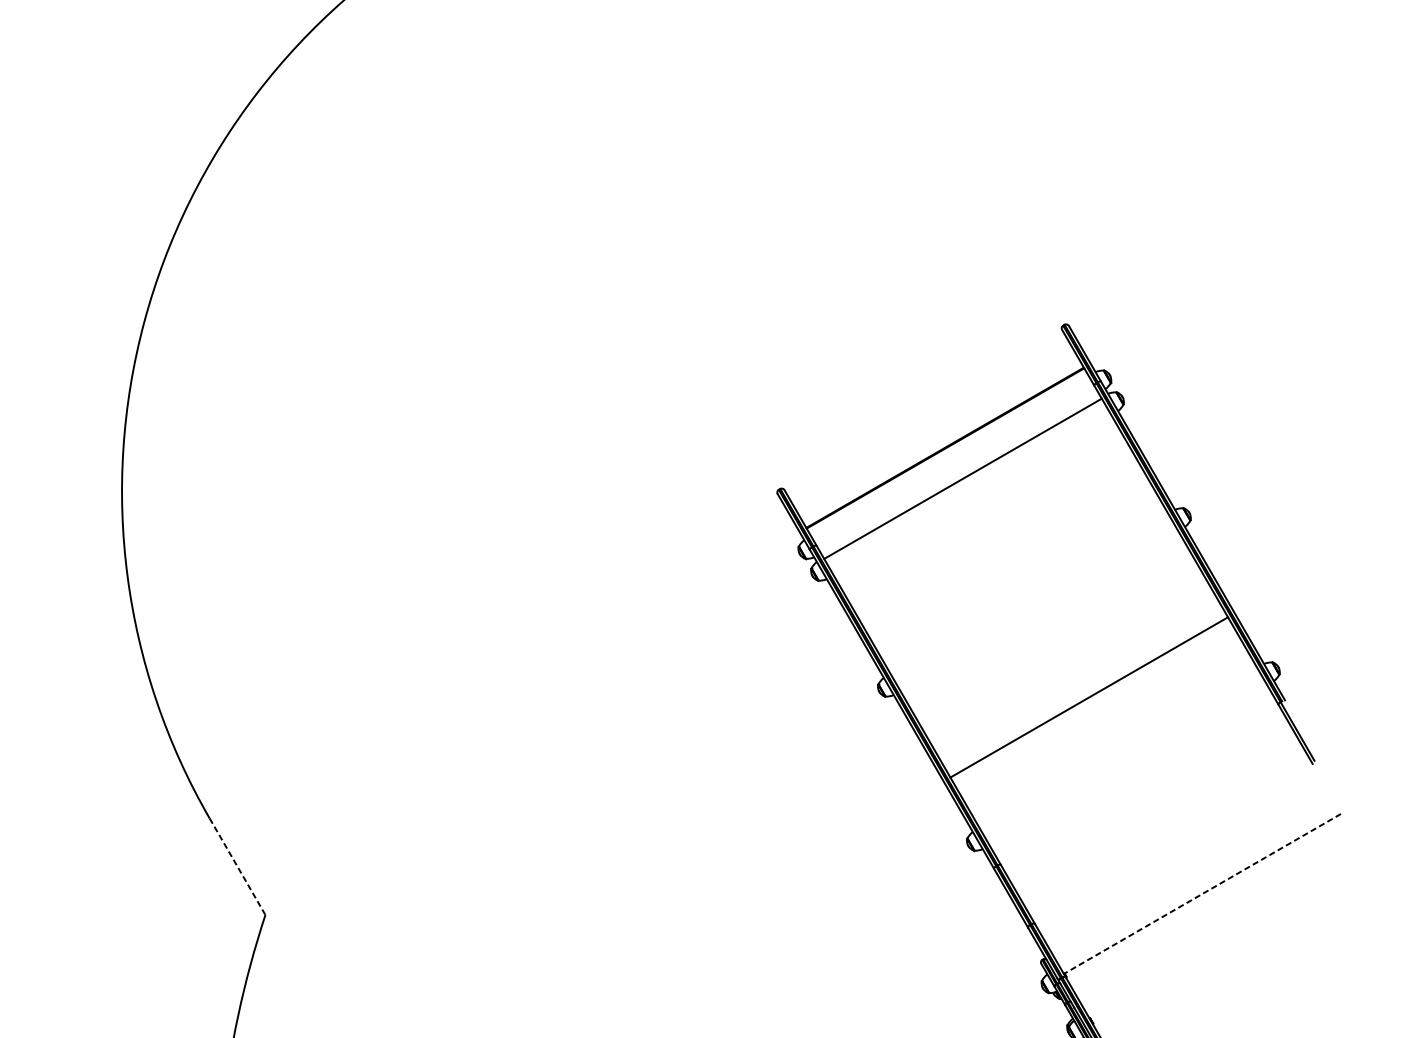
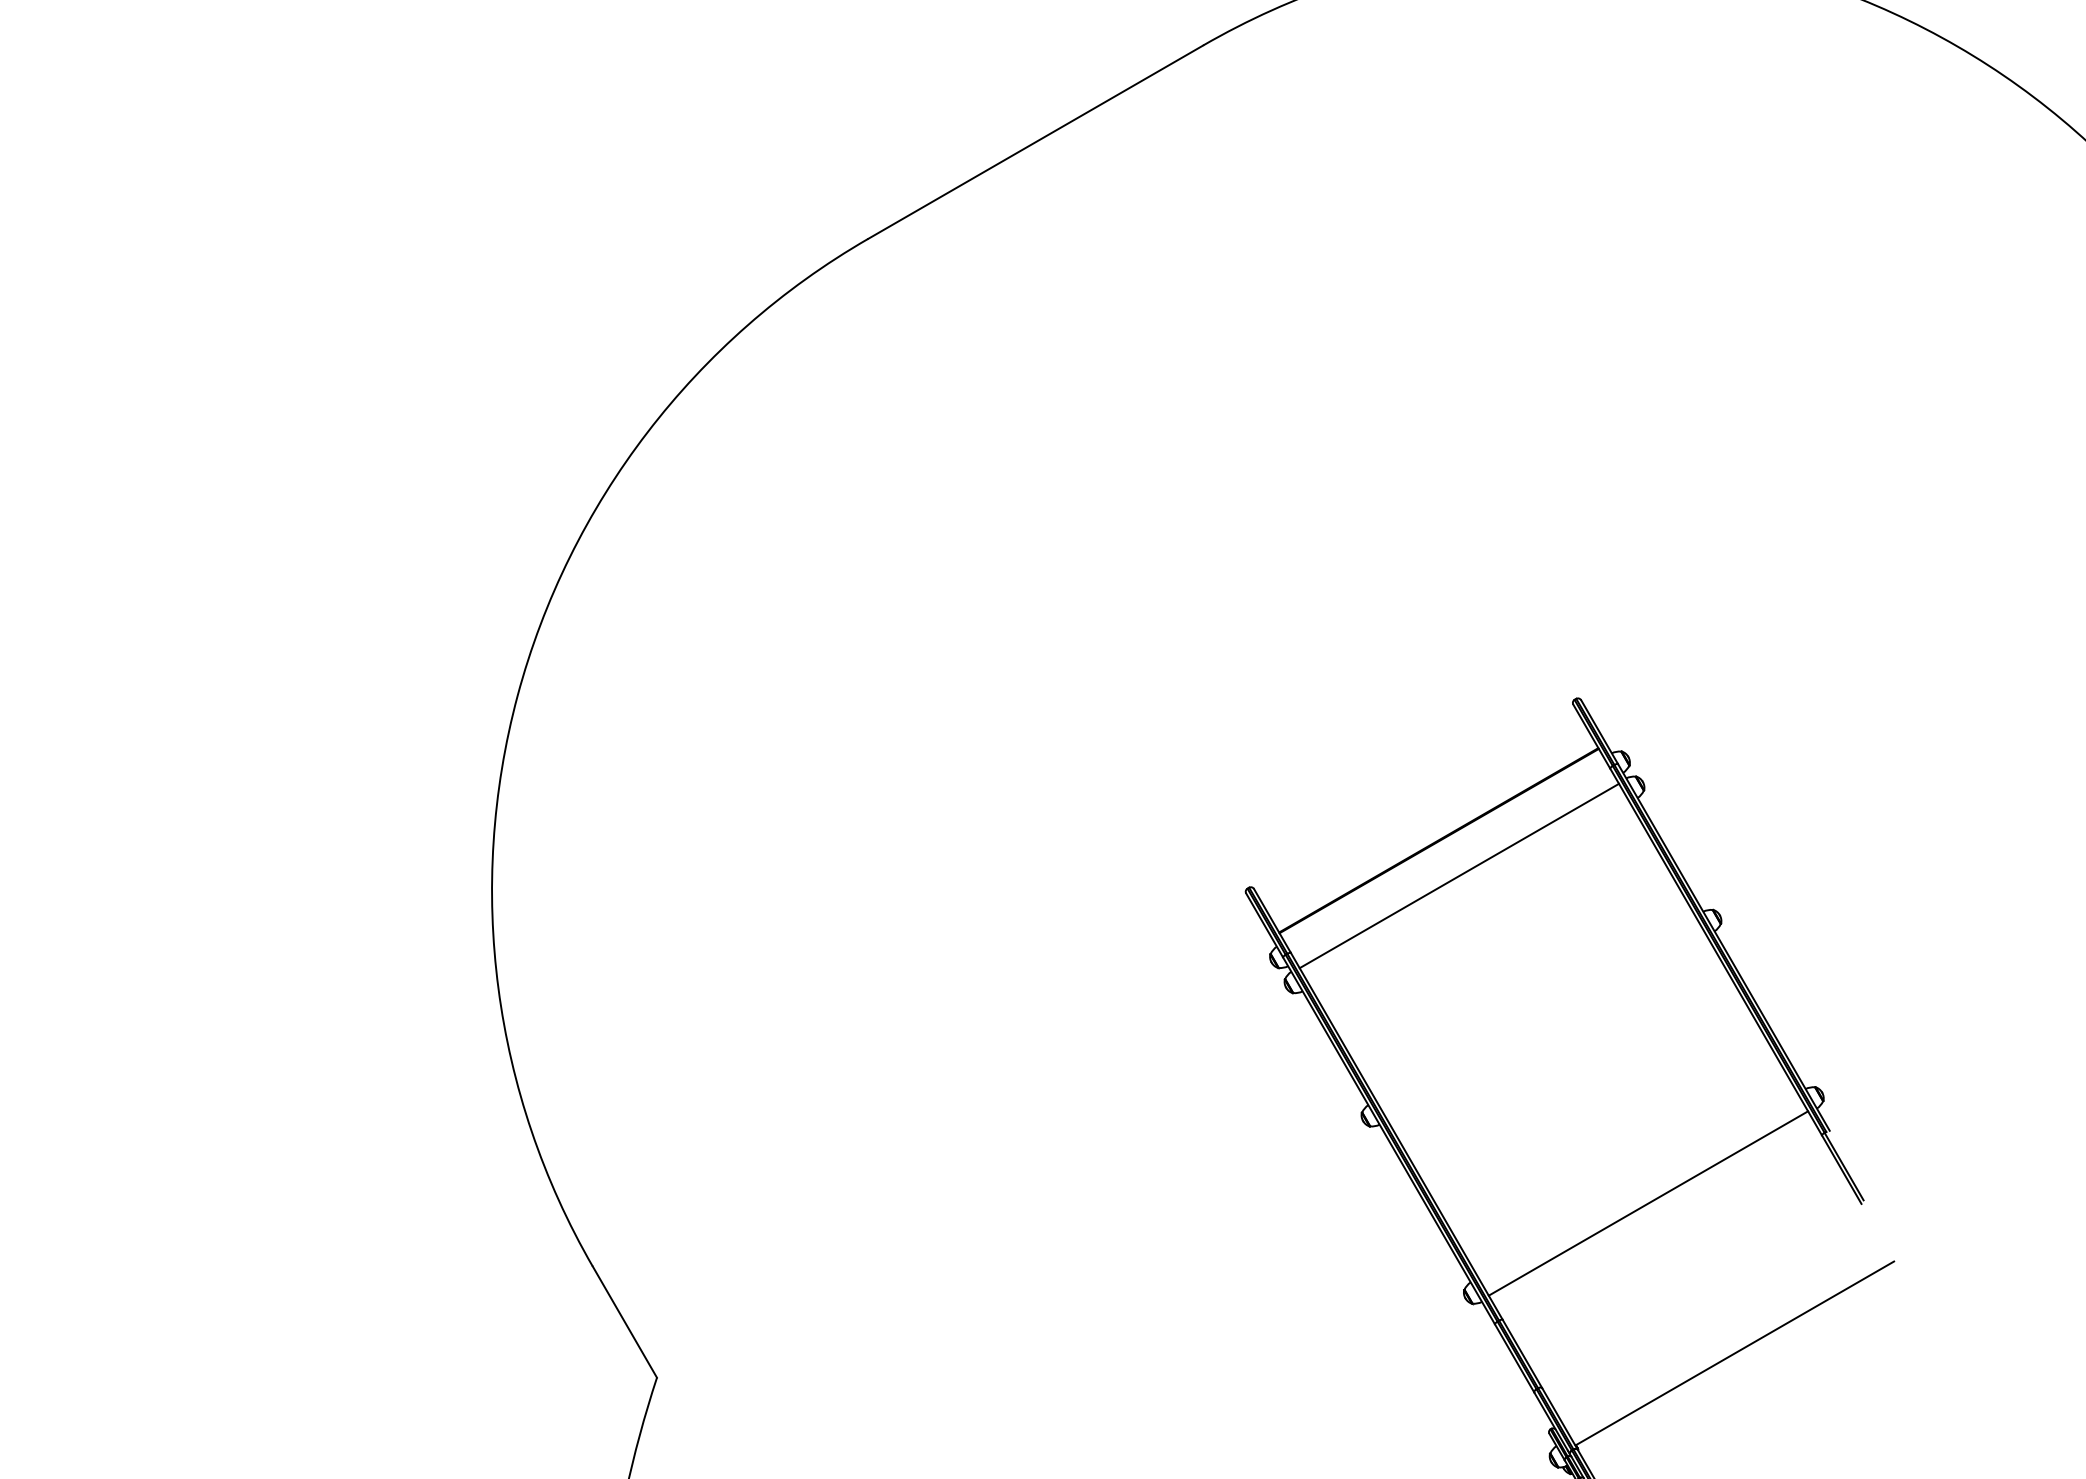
line: (1089, 697) -> (1648, 1203), moved
line: (238, 867) -> (625, 1322), dashed -> solid
line: (1202, 893) -> (1734, 1353), dashed -> solid

